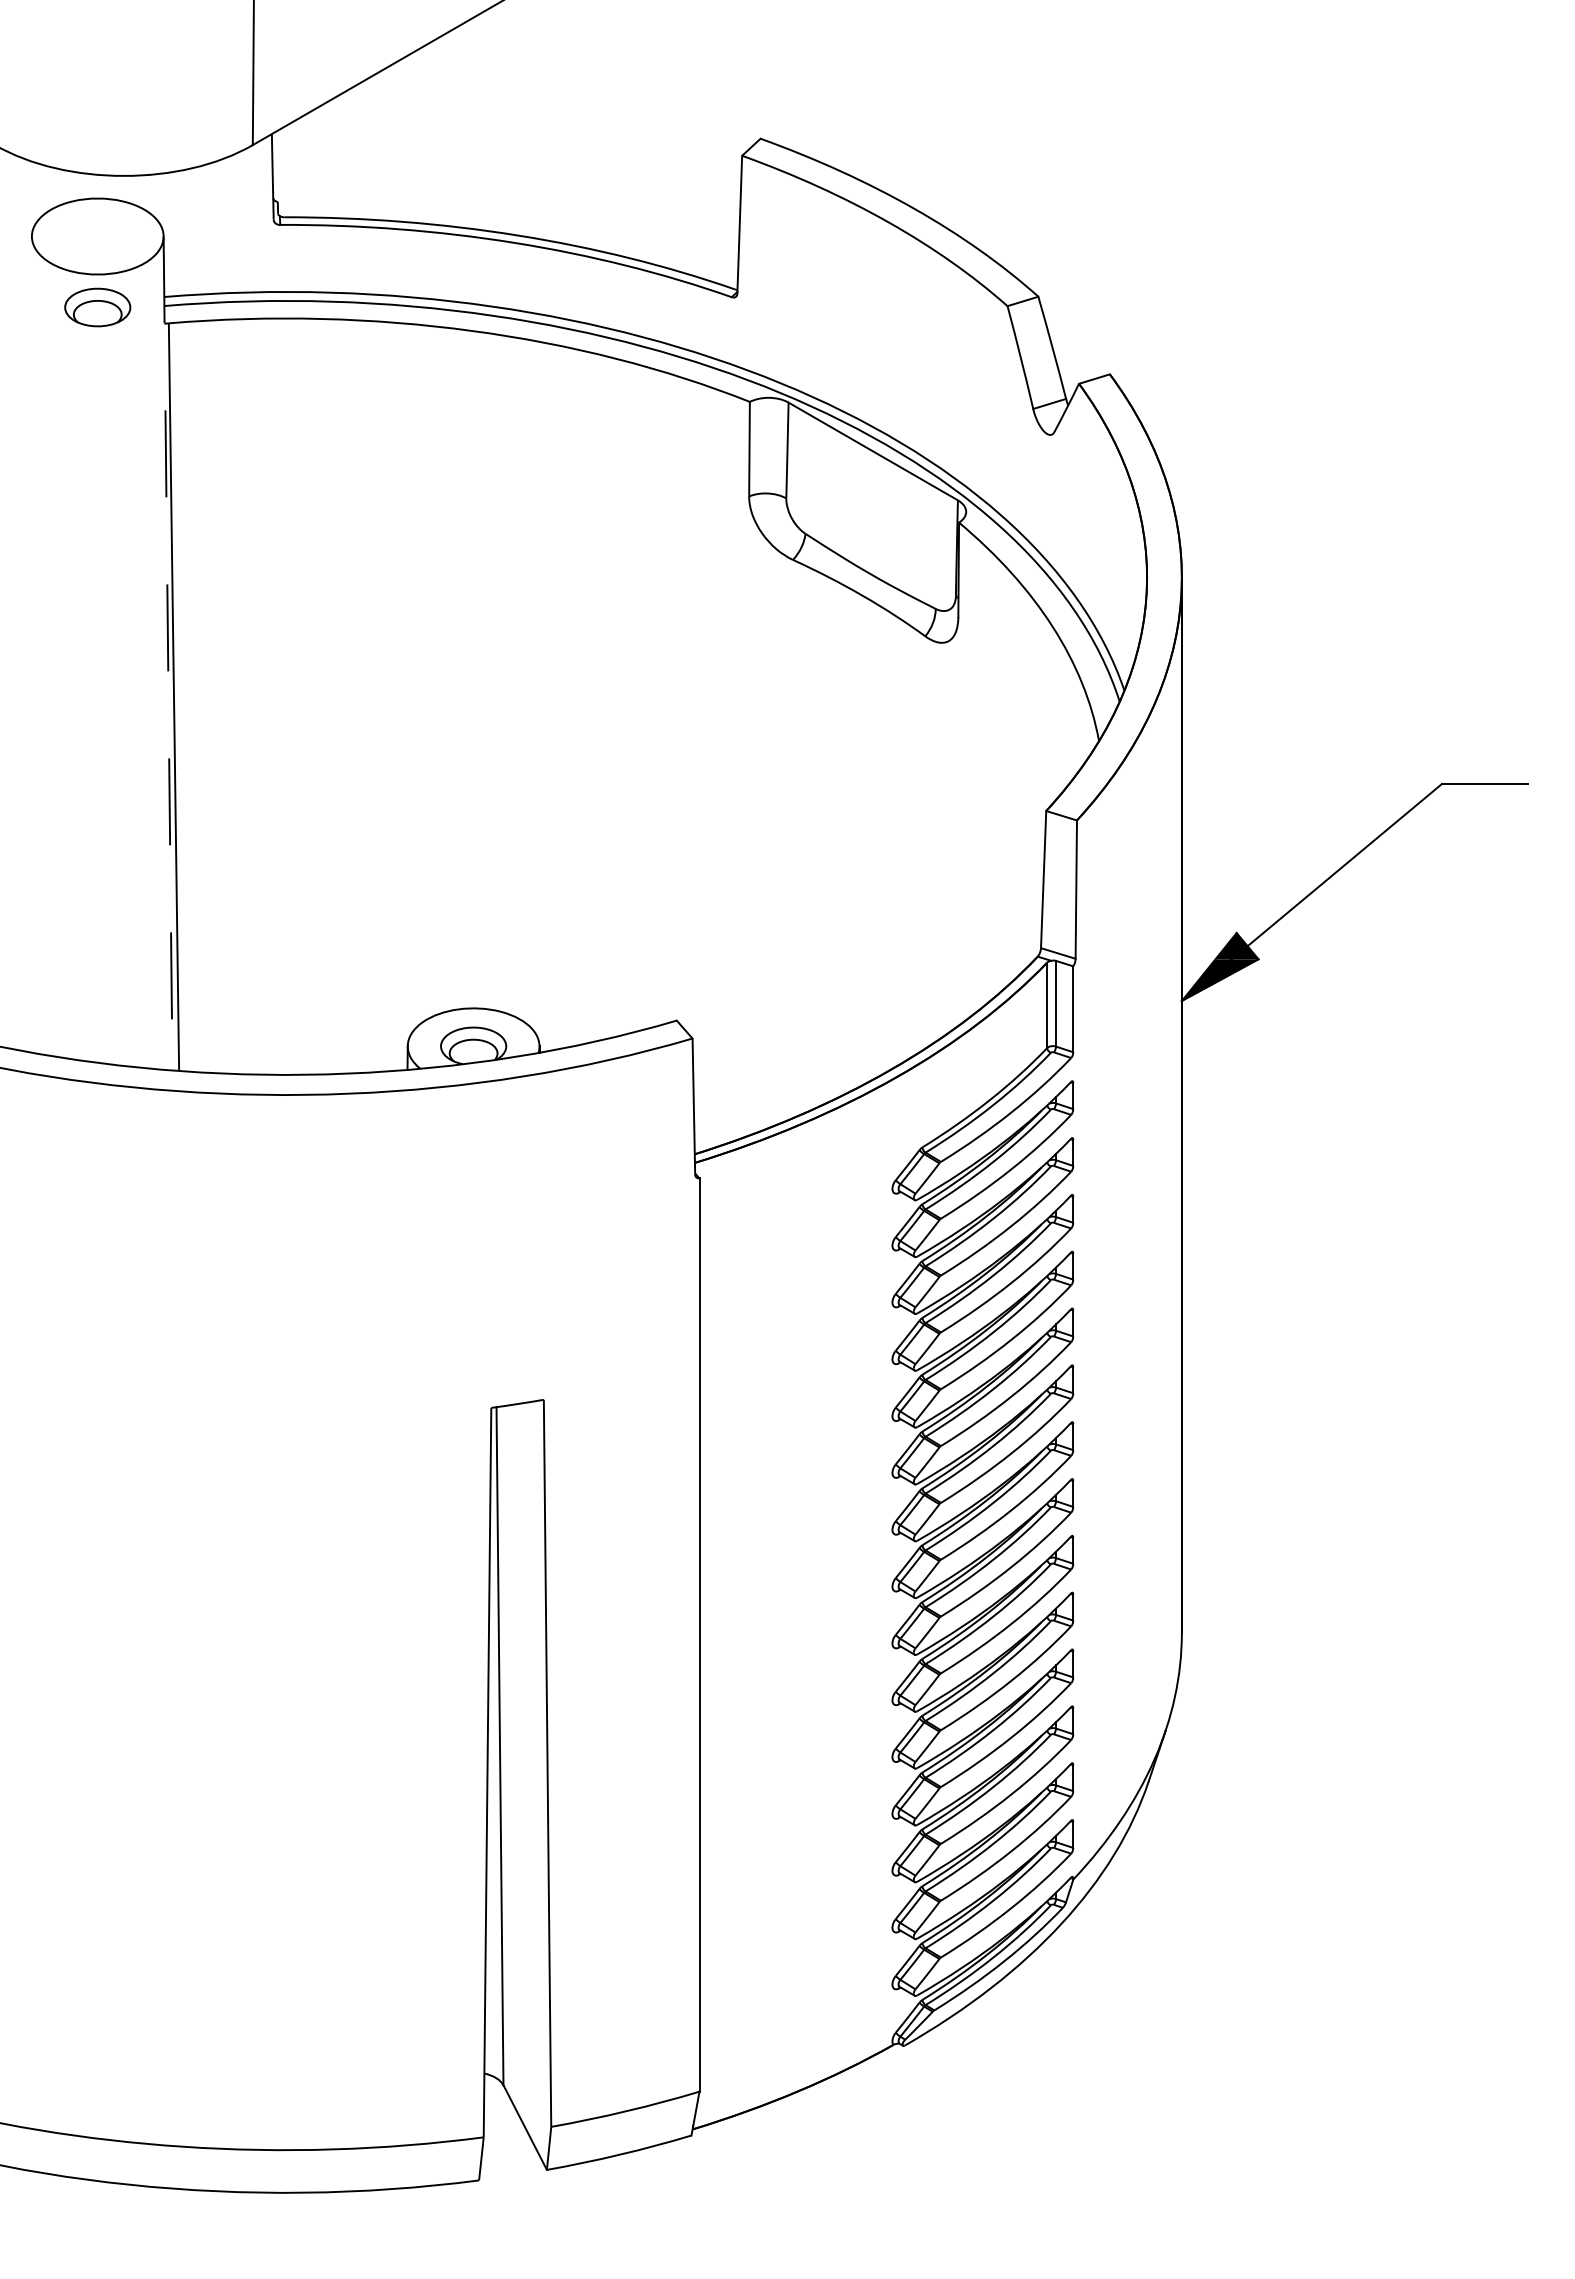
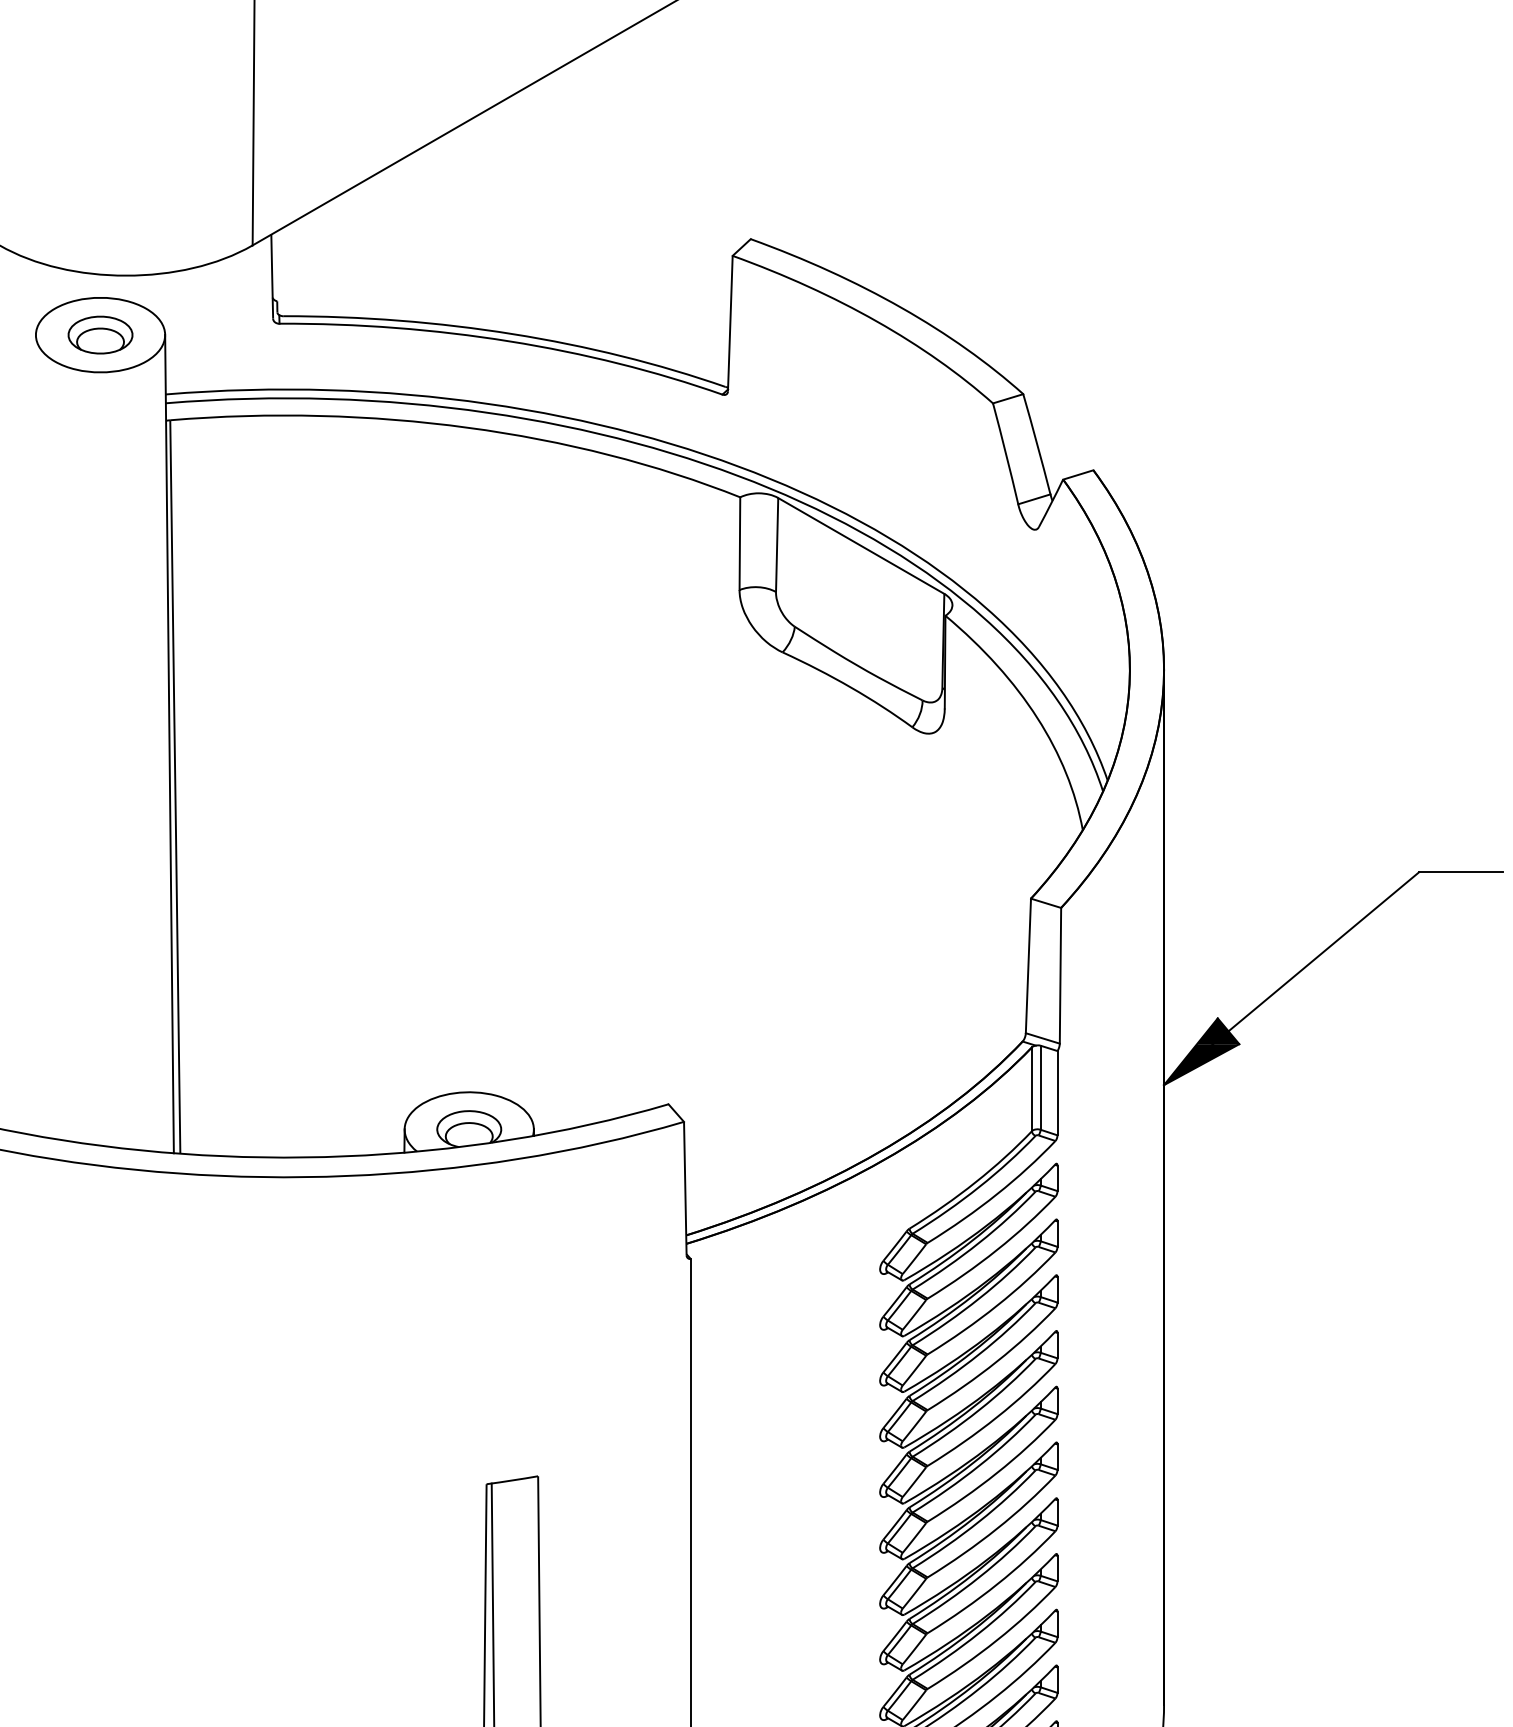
part: (97, 307) -> (100, 335), moved
line: (168, 653) -> (169, 744), dashed -> solid

